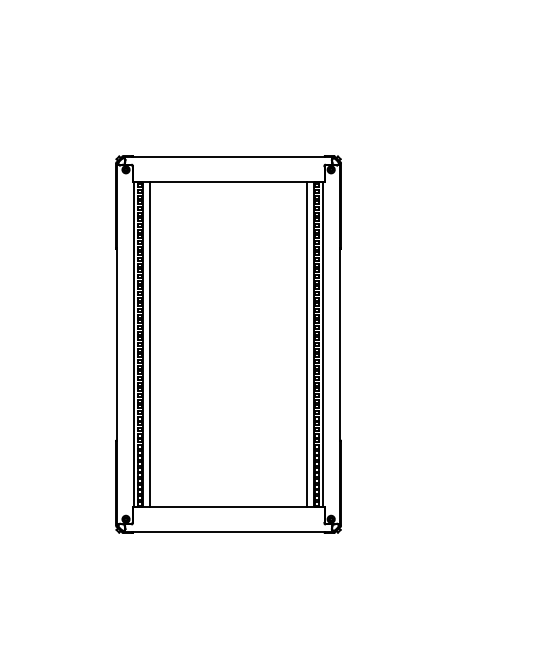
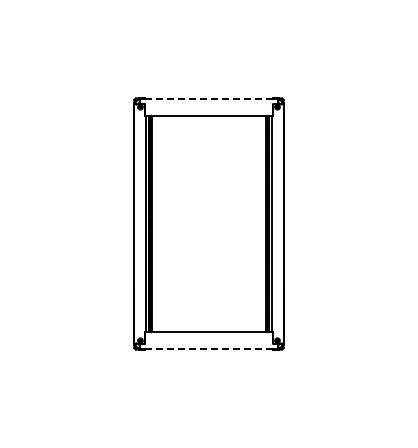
line: (229, 156) -> (209, 98), solid -> dashed
line: (150, 343) -> (156, 223), removed
line: (307, 343) -> (261, 223), removed
line: (227, 532) -> (208, 349), solid -> dashed

